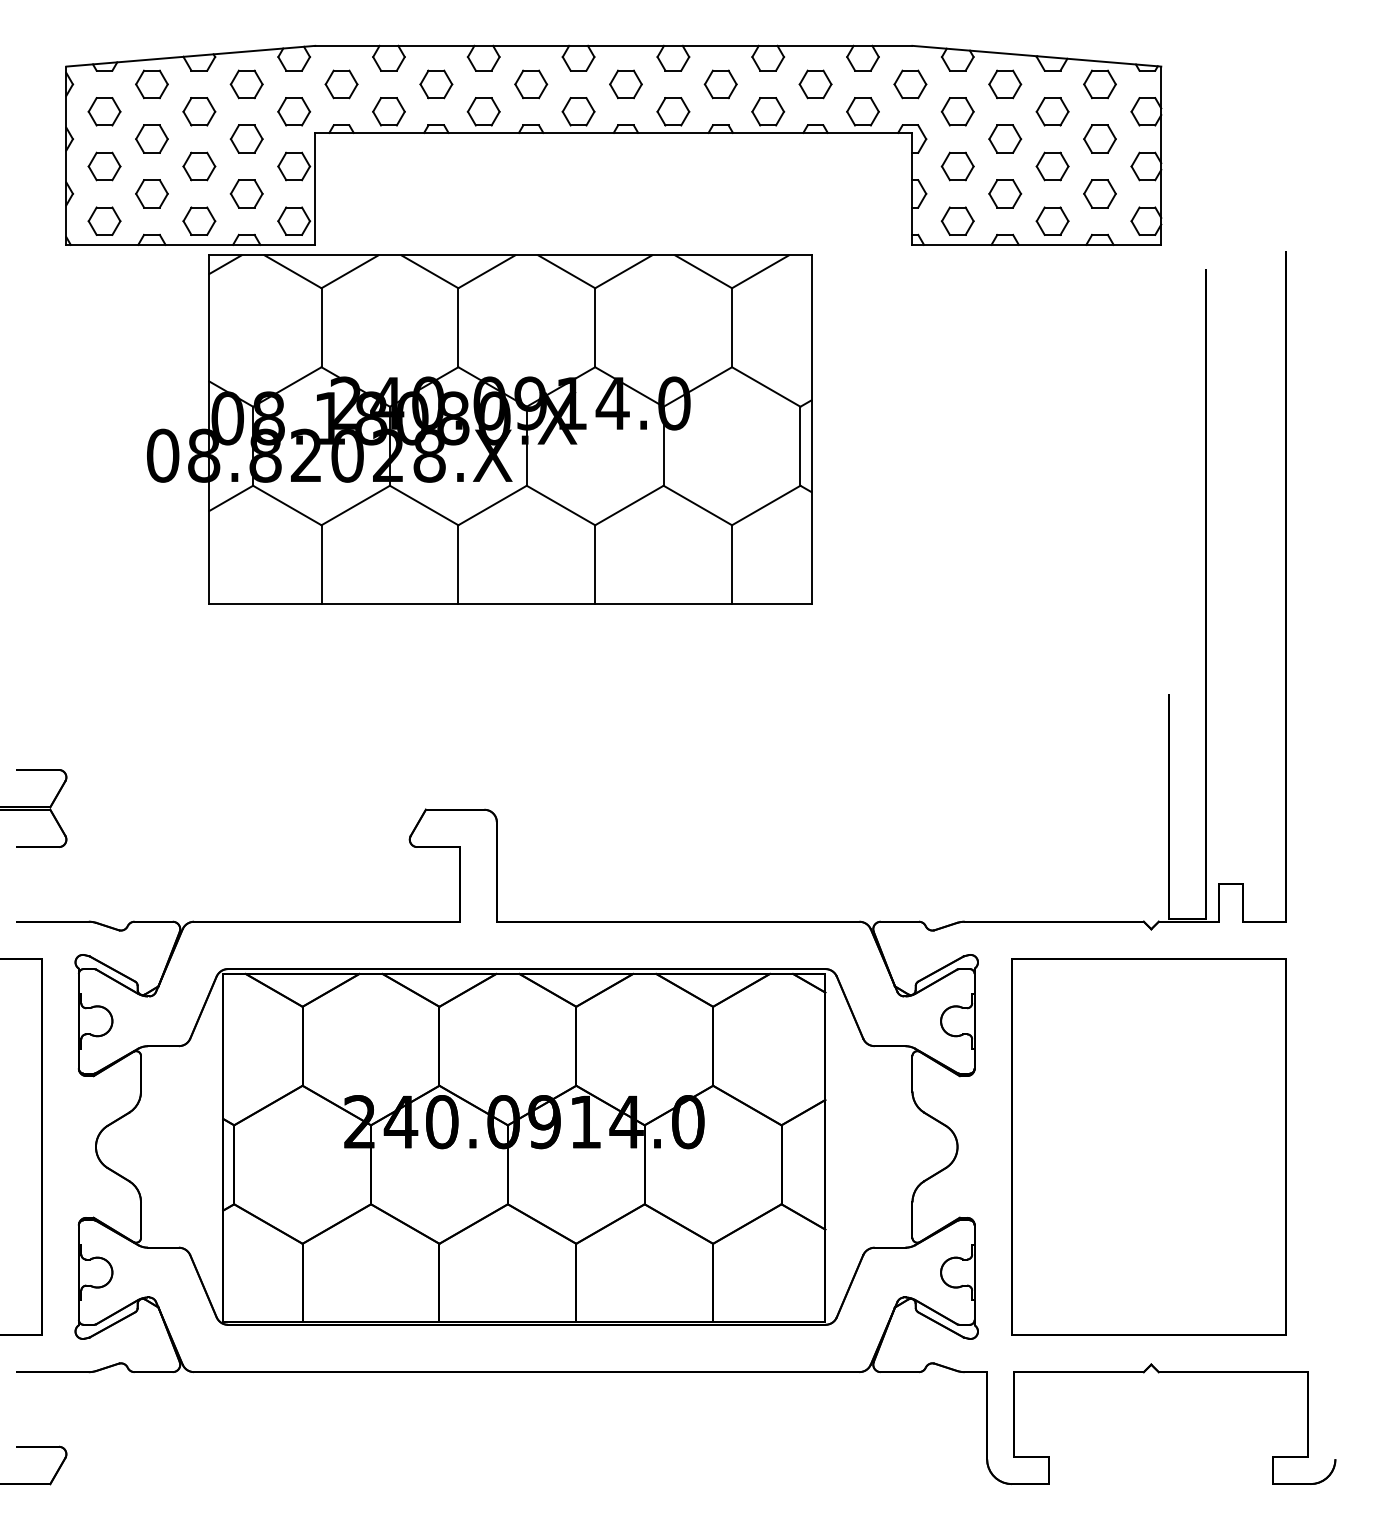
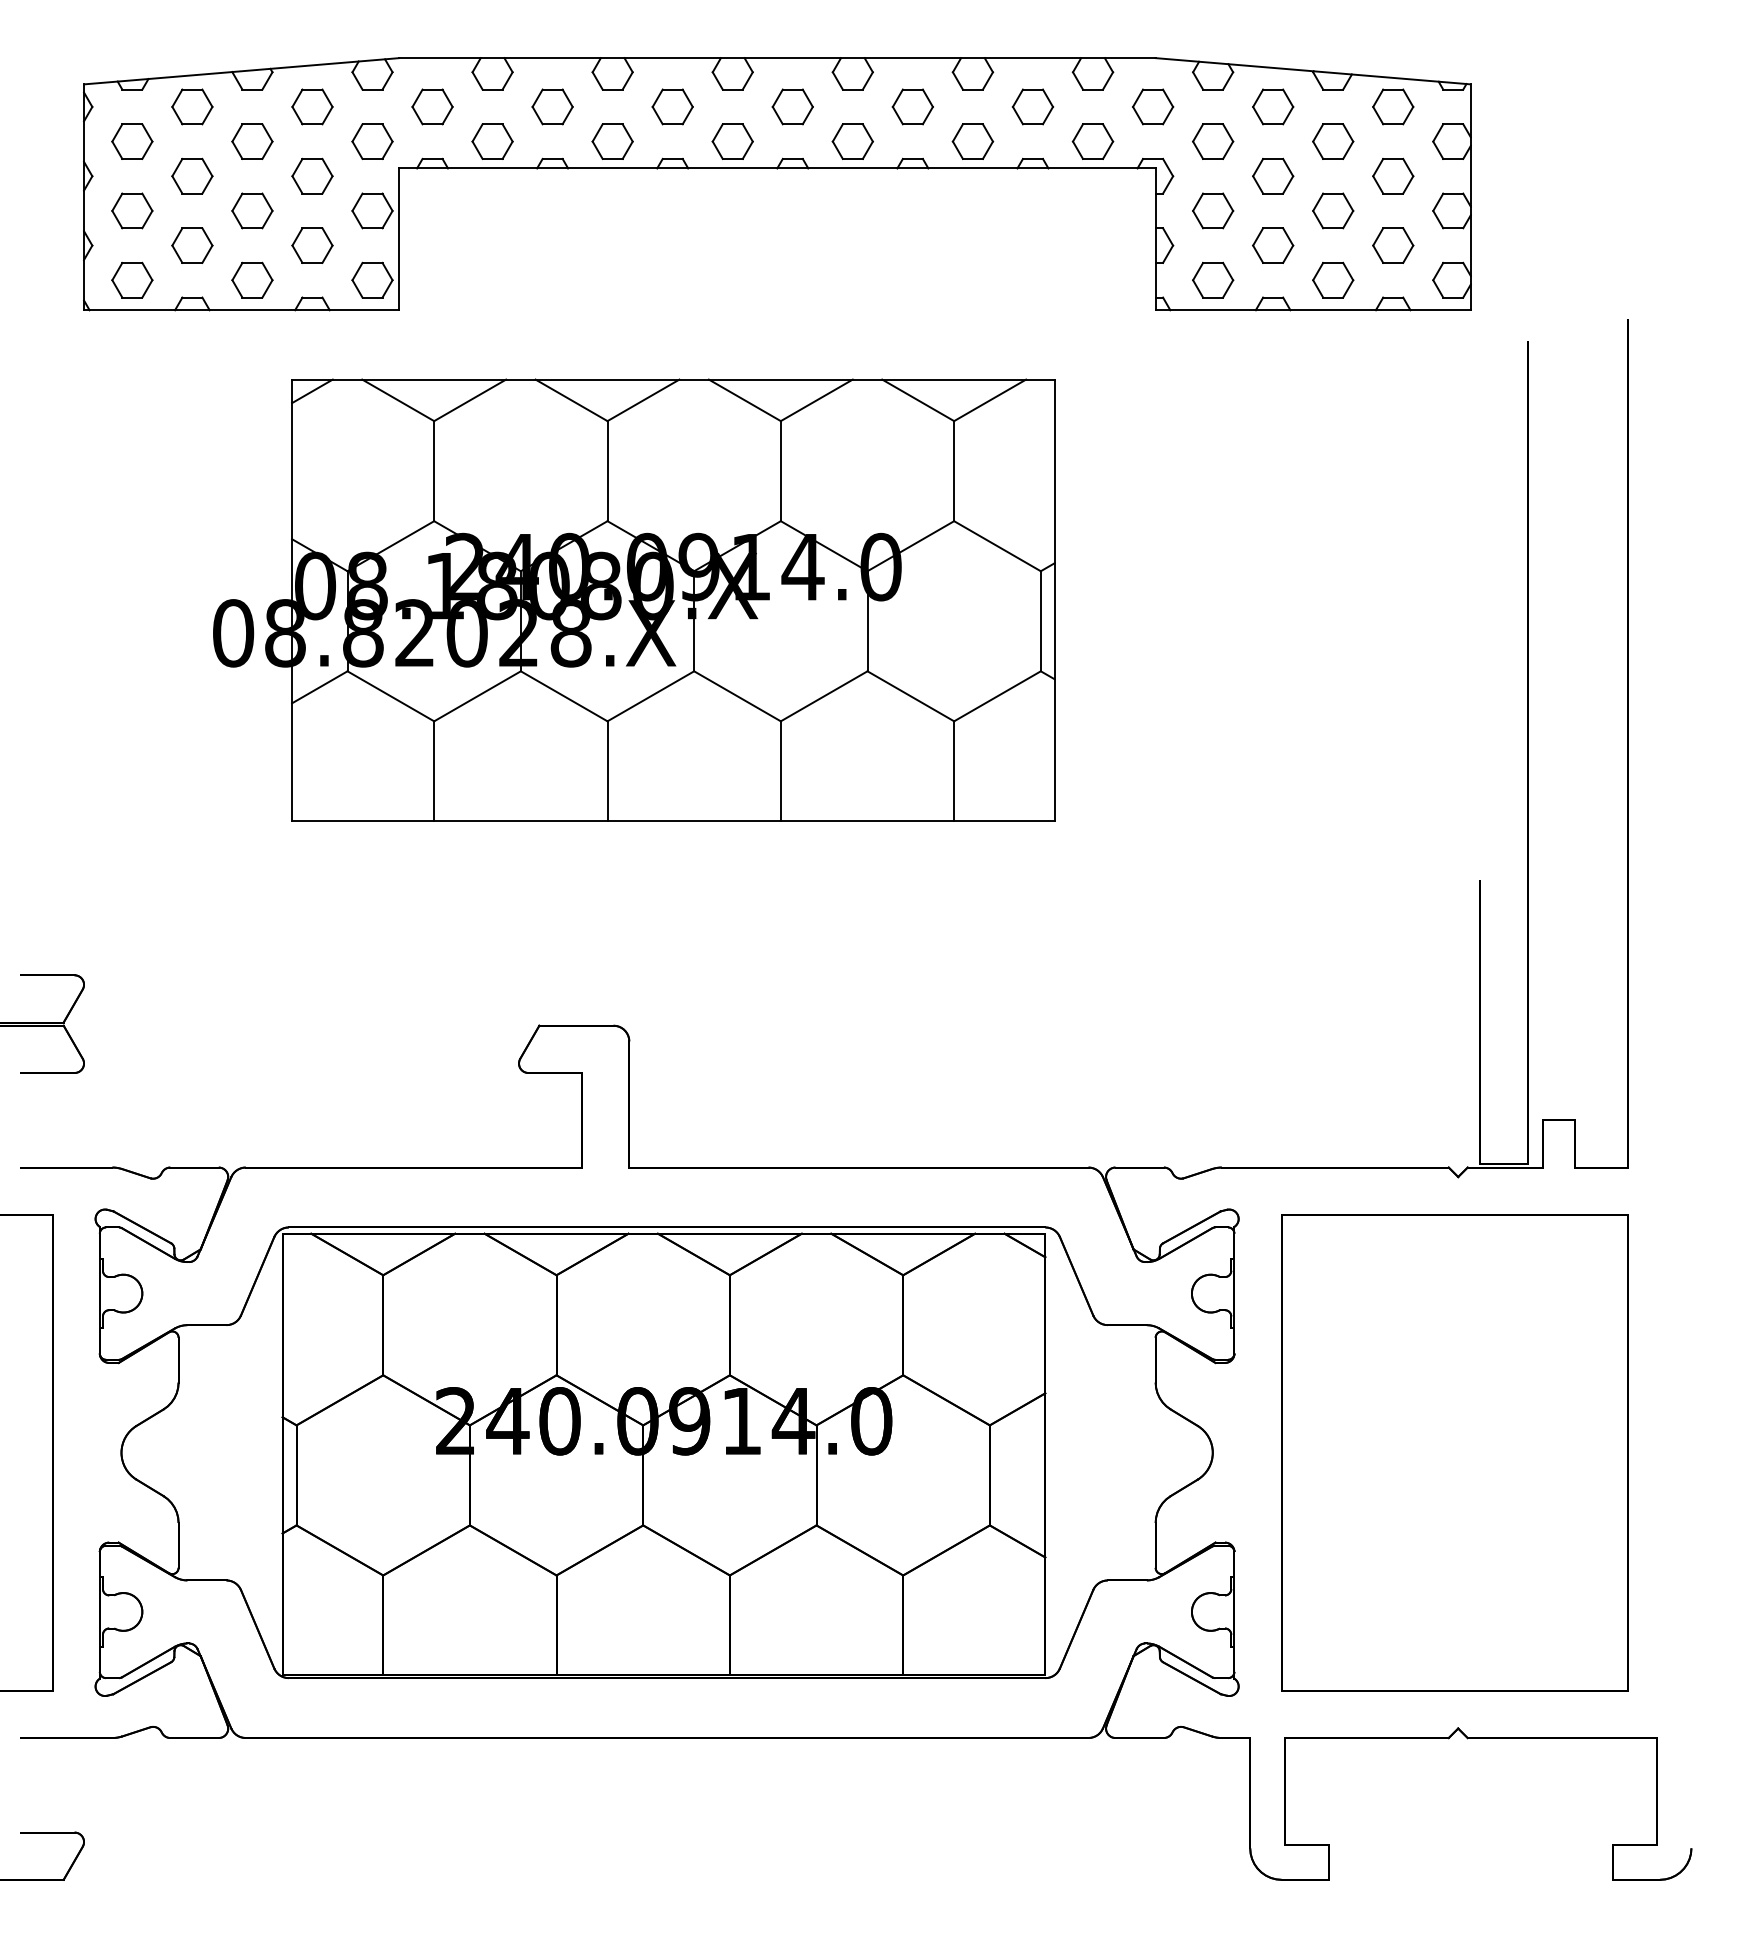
part: (479, 429) -> (634, 599), moved

